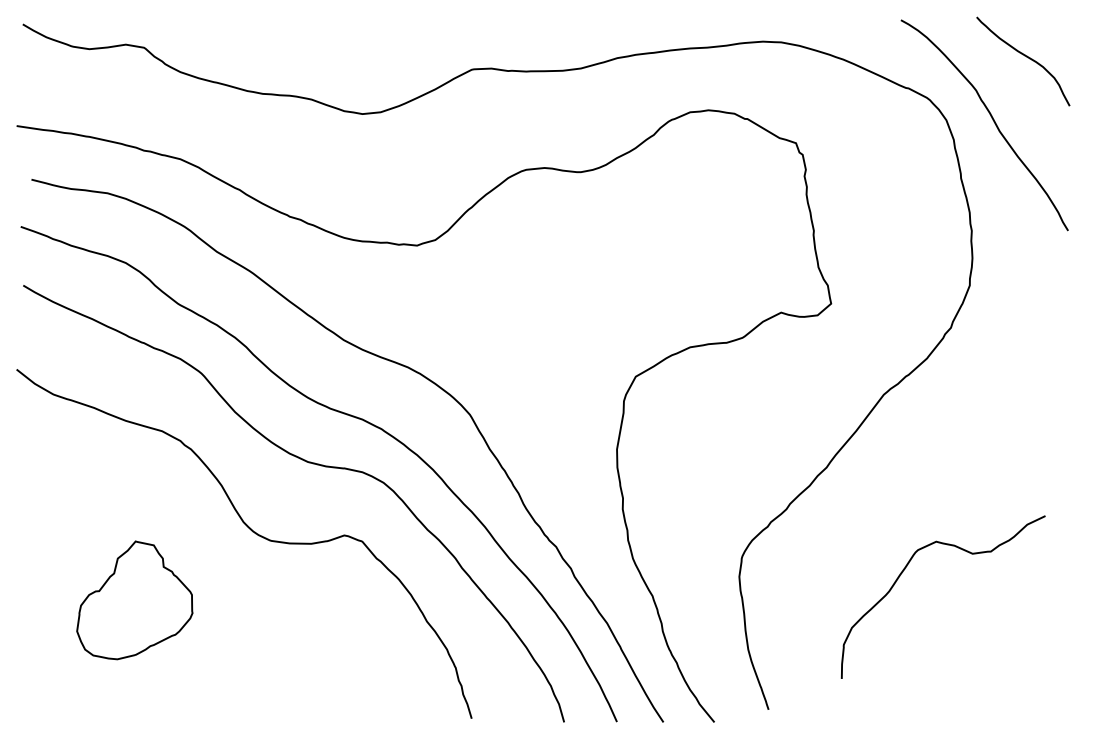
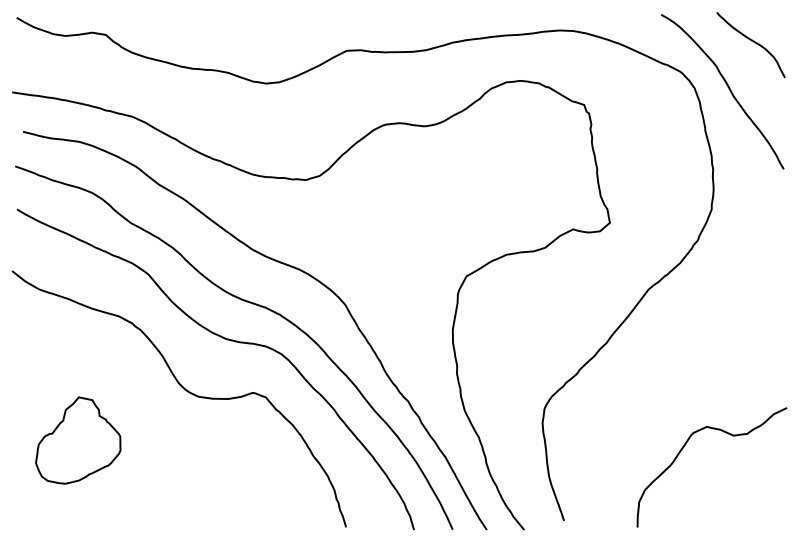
curve: (903, 572) -> (682, 449), moved
part: (134, 600) -> (78, 440), moved

